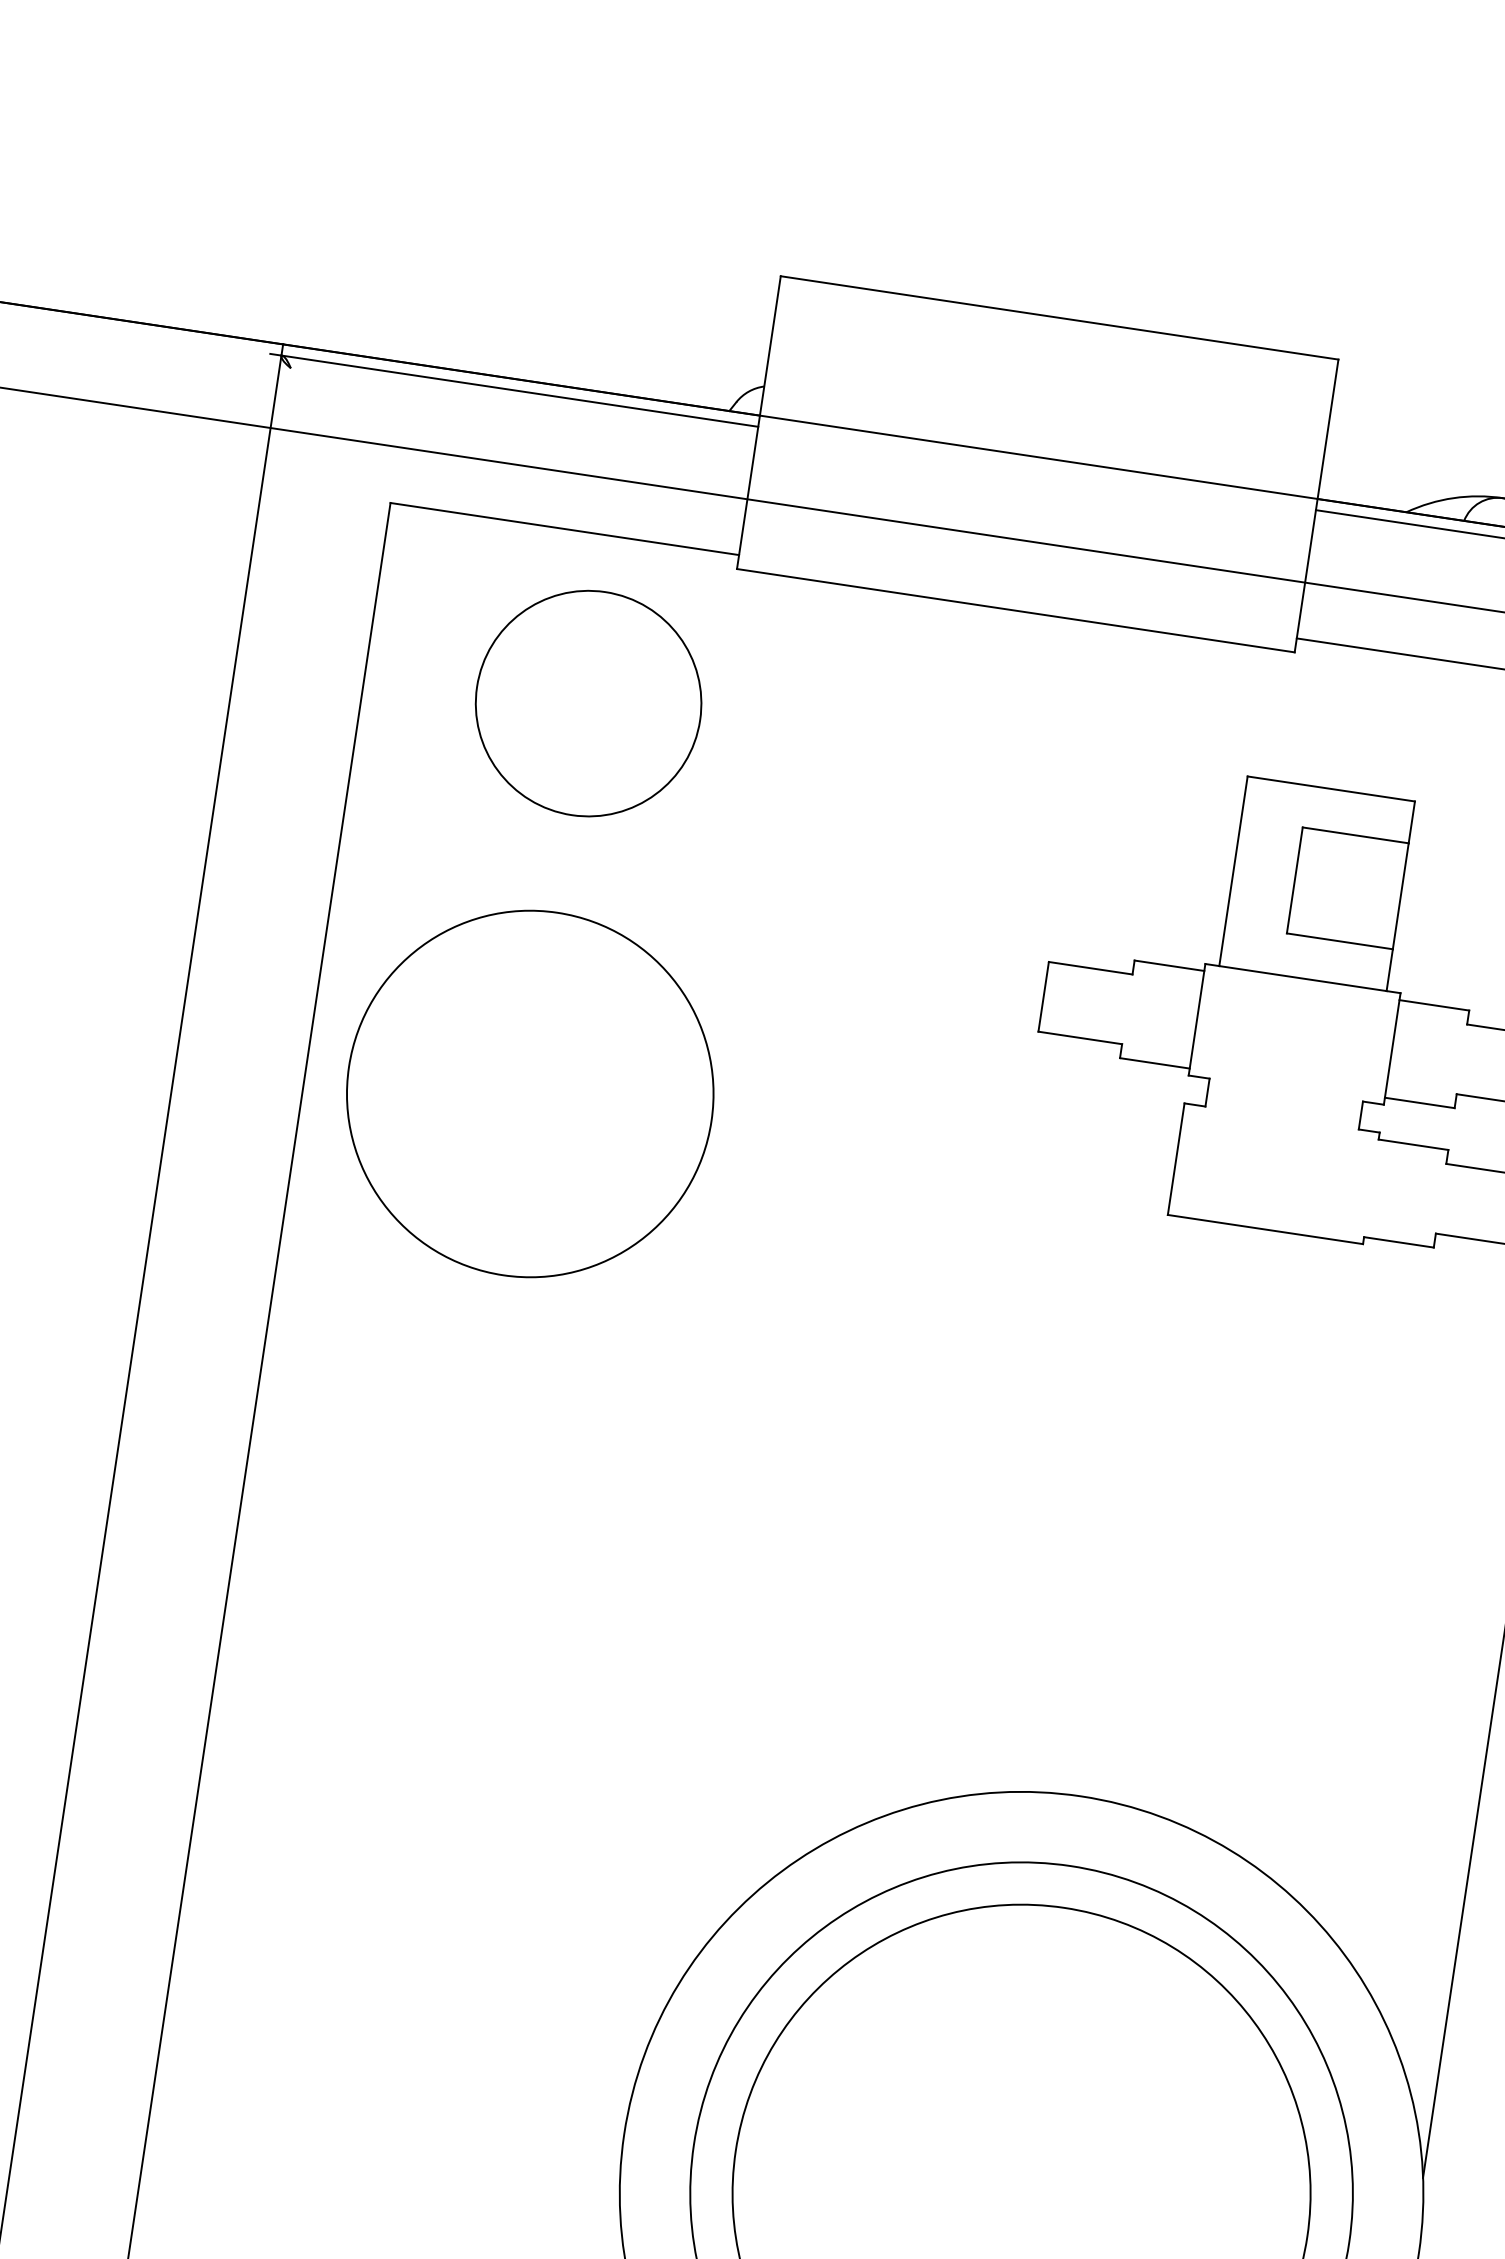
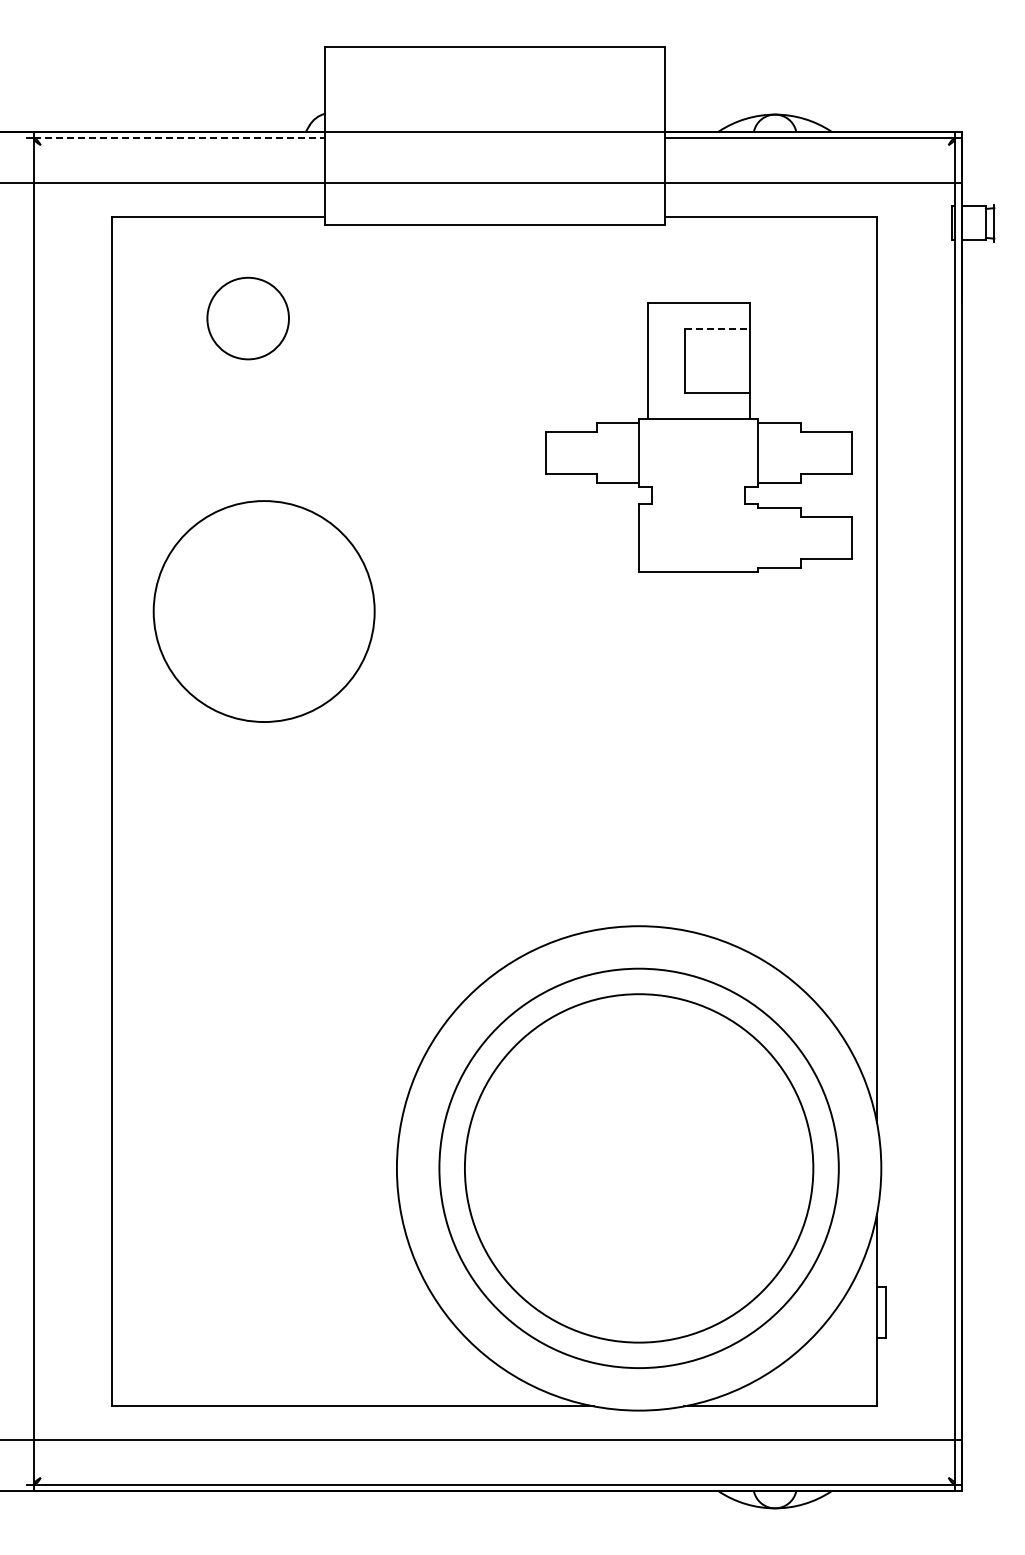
line: (520, 391) -> (179, 138), solid -> dashed
circle: (589, 703) -> (248, 318), size x0.6
line: (1356, 834) -> (717, 328), solid -> dashed
circle: (529, 1093) -> (263, 611), moved

